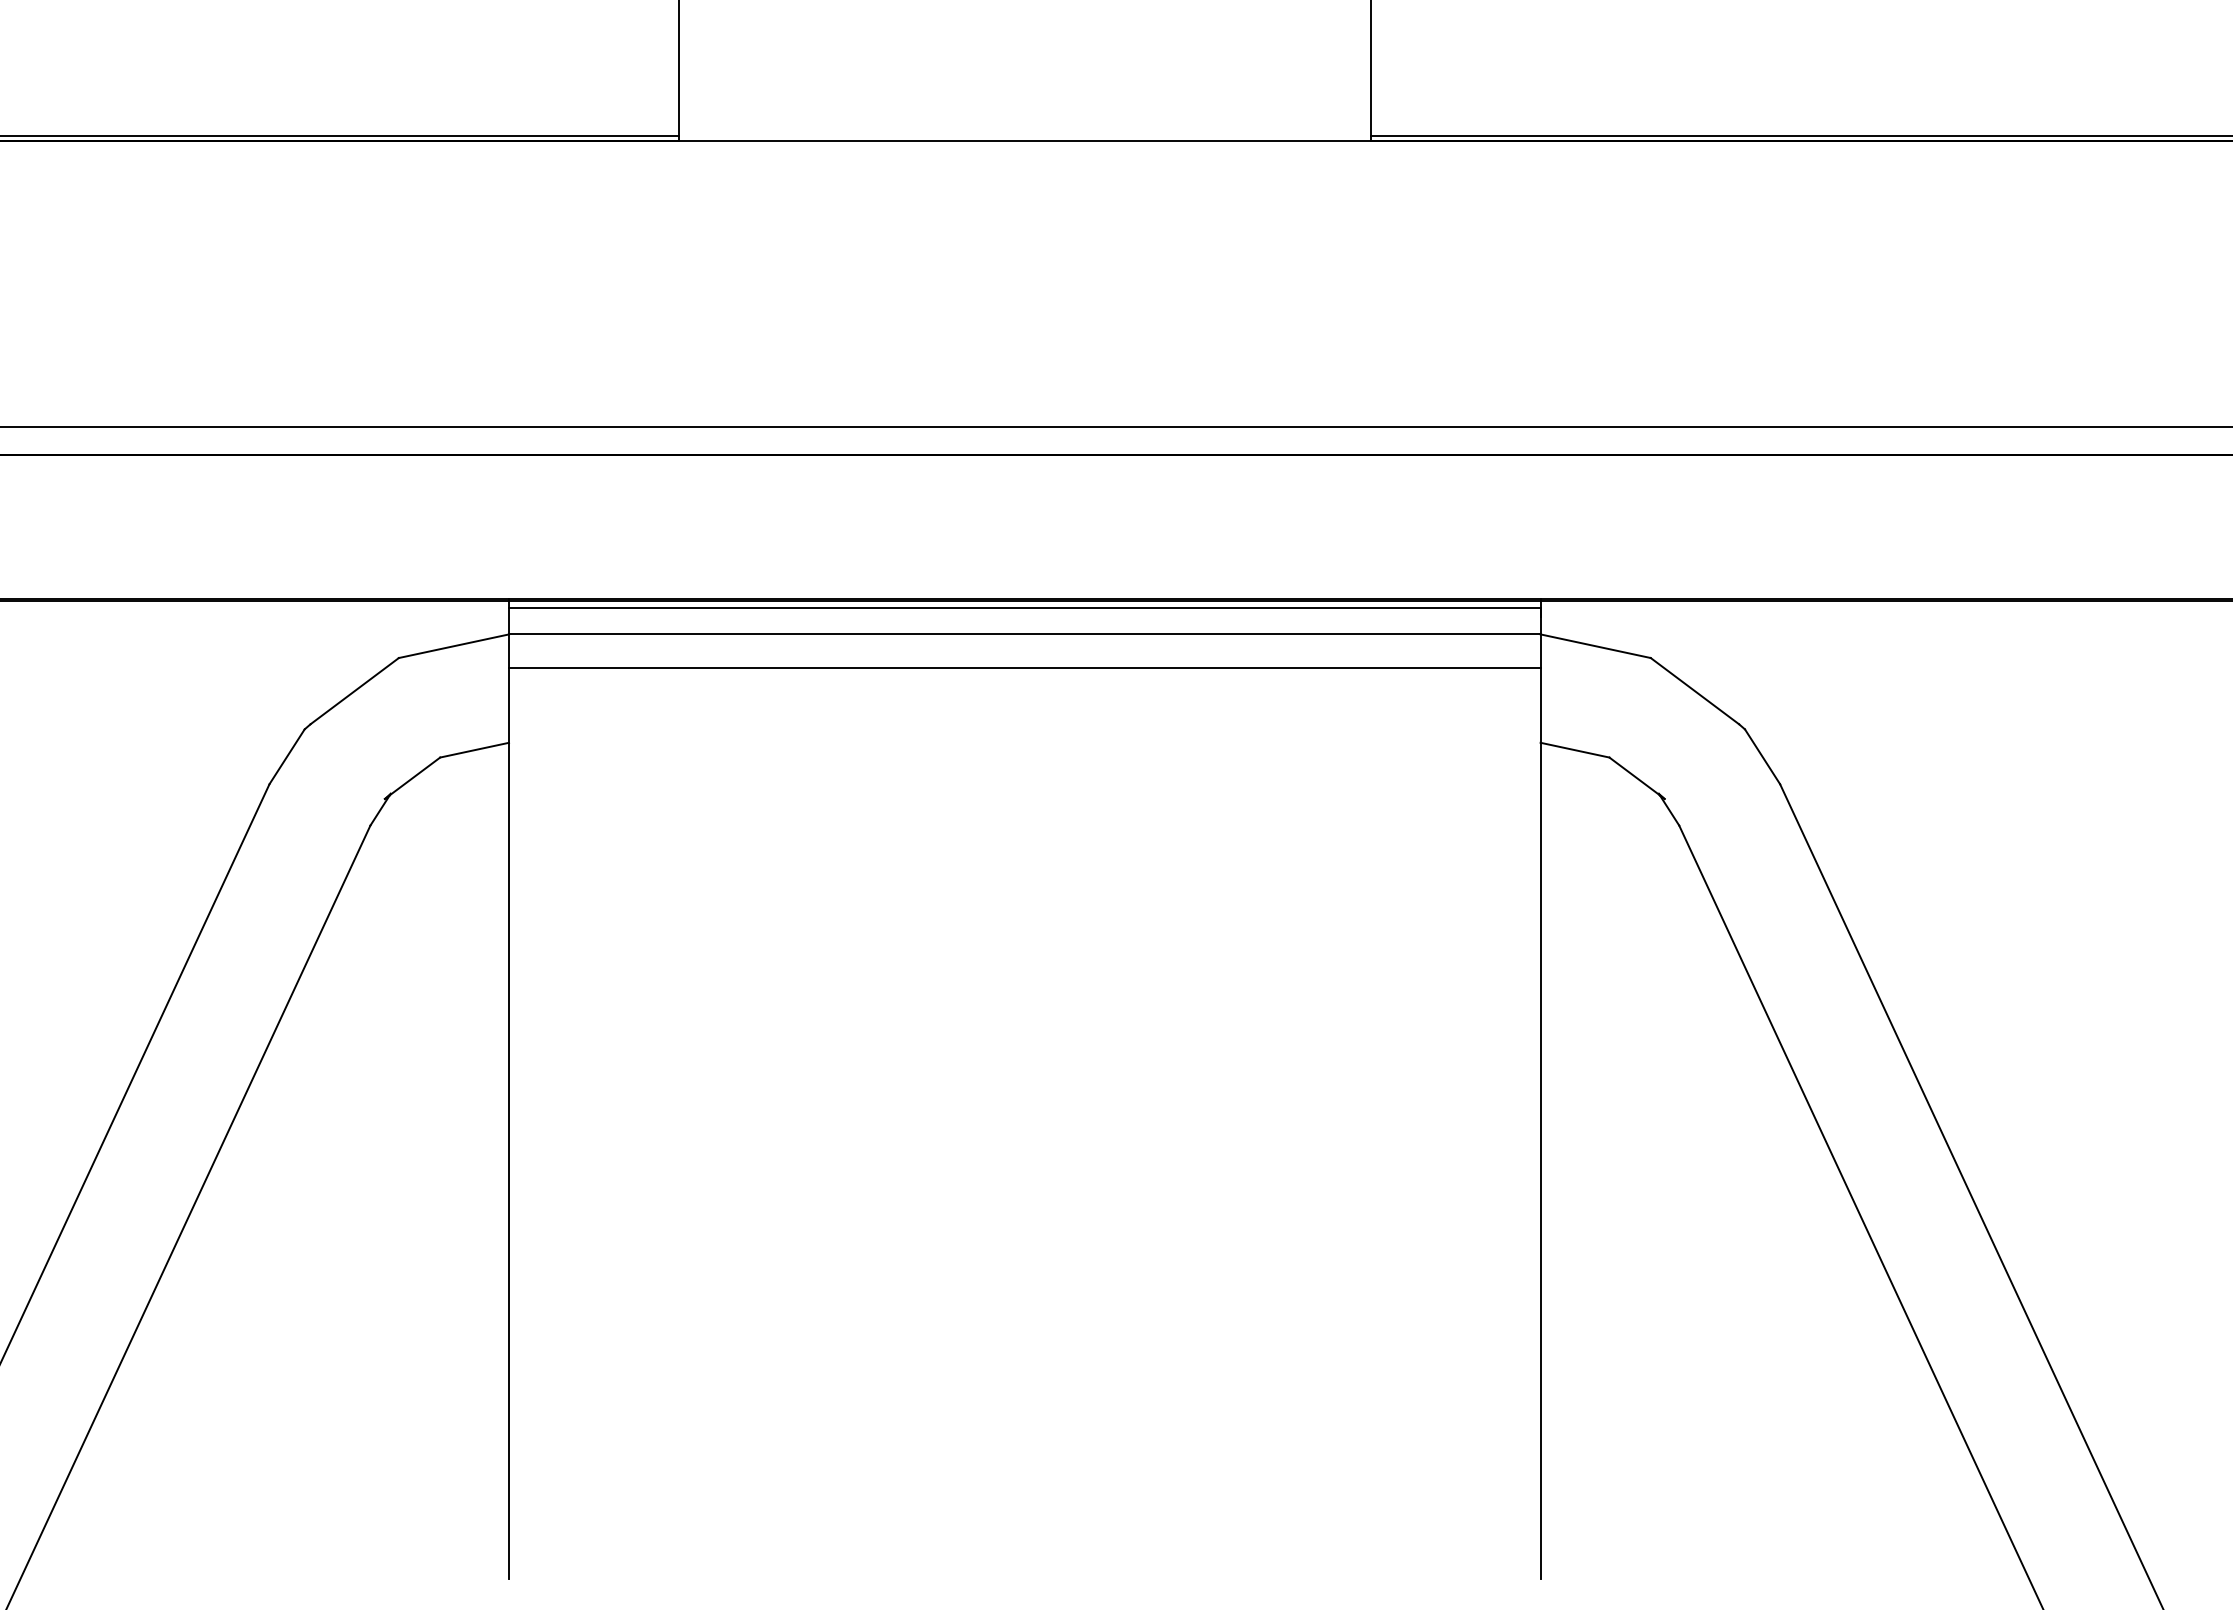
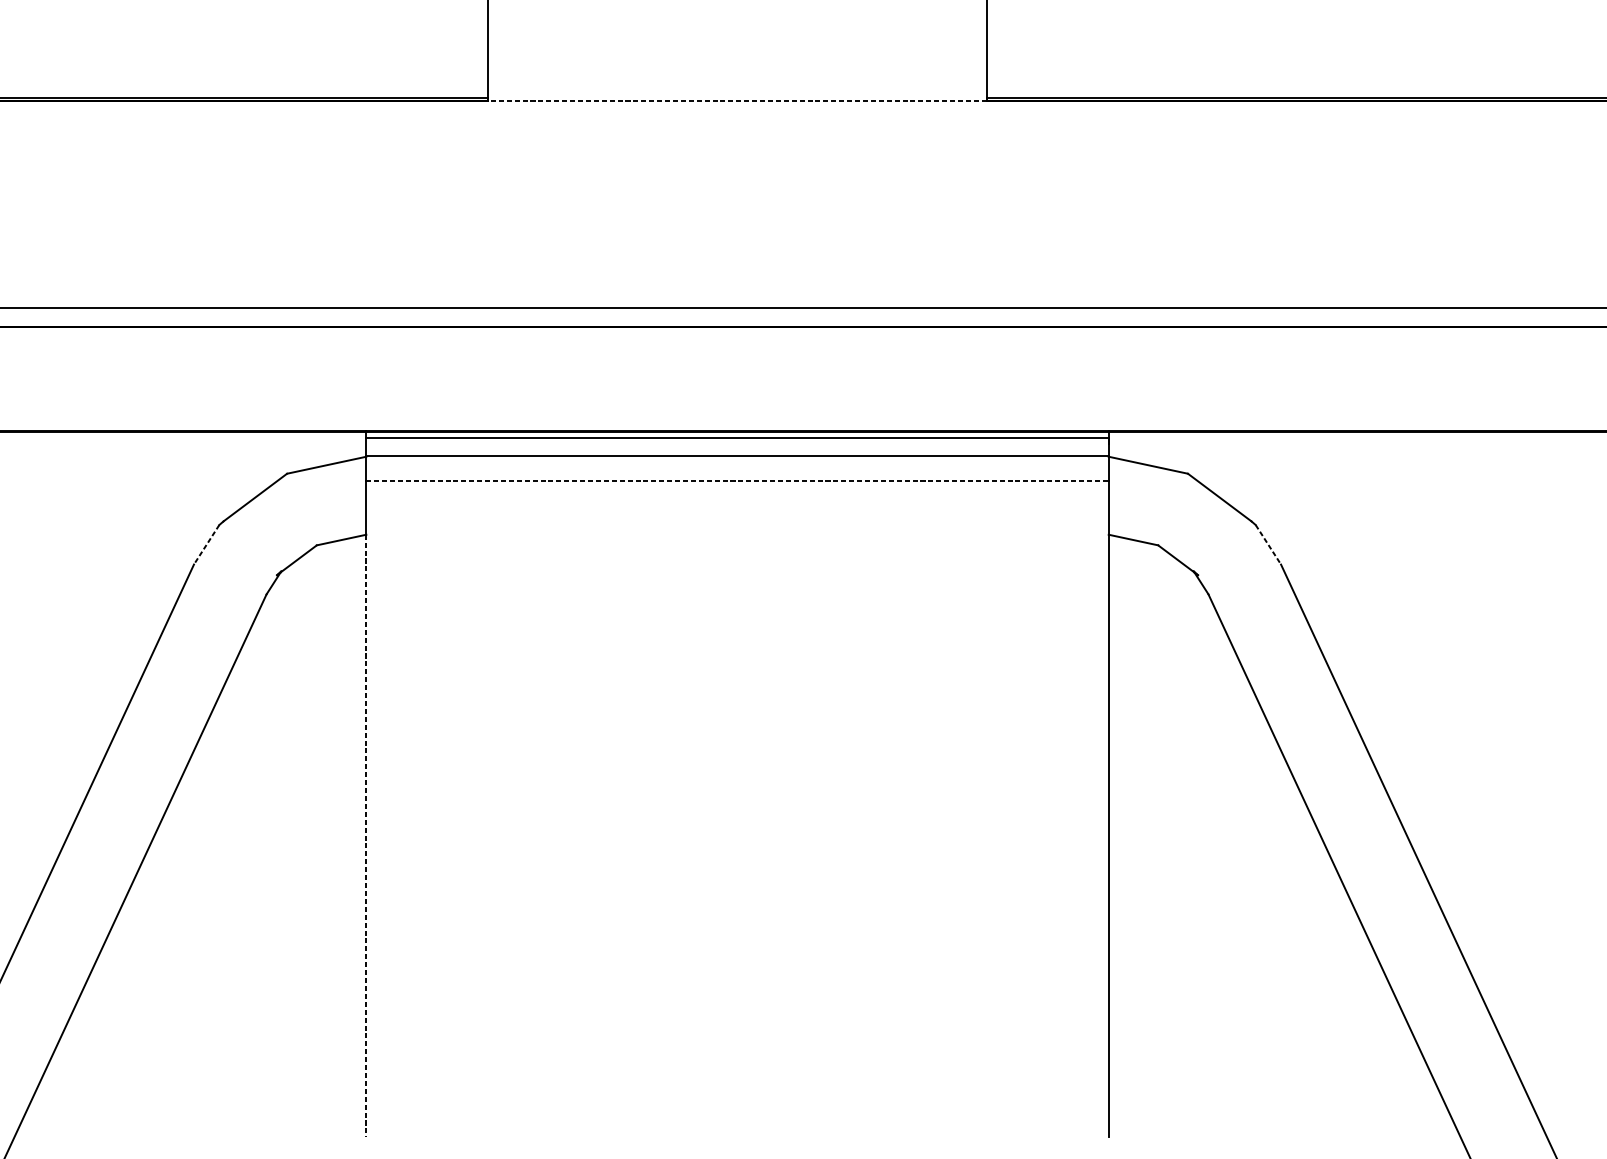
line: (1024, 140) -> (737, 101), solid -> dashed
line: (1024, 667) -> (737, 480), solid -> dashed
line: (287, 756) -> (206, 544), solid -> dashed
line: (1762, 756) -> (1268, 544), solid -> dashed
line: (509, 1161) -> (366, 836), solid -> dashed

